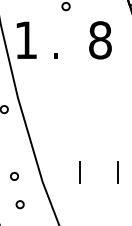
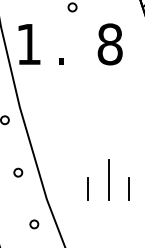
line: (98, 163) -> (108, 179), added
part: (14, 176) -> (18, 172), moved
part: (19, 204) -> (33, 224), moved

